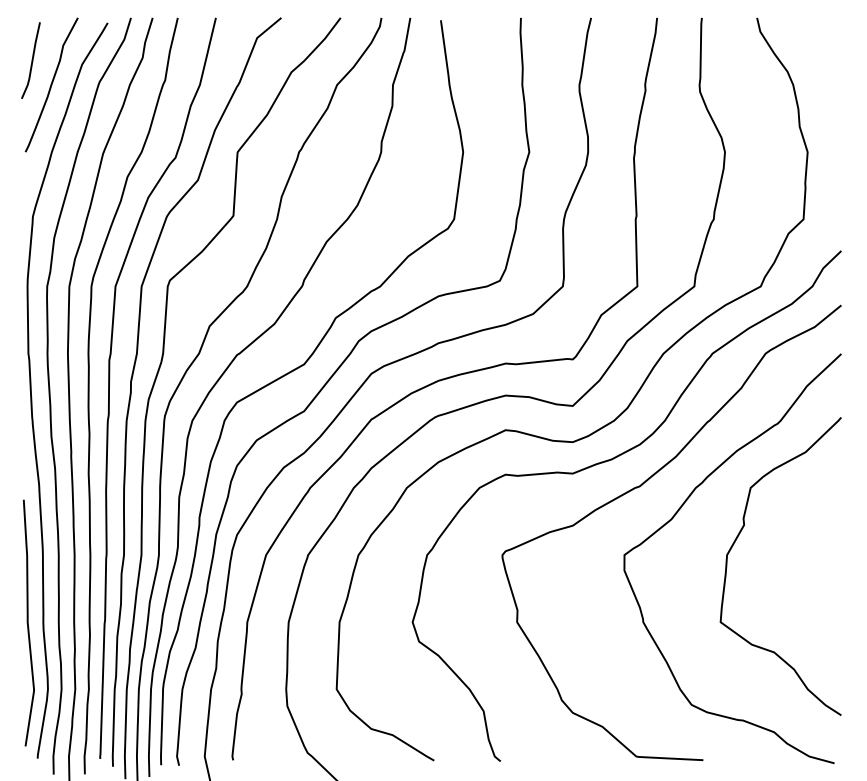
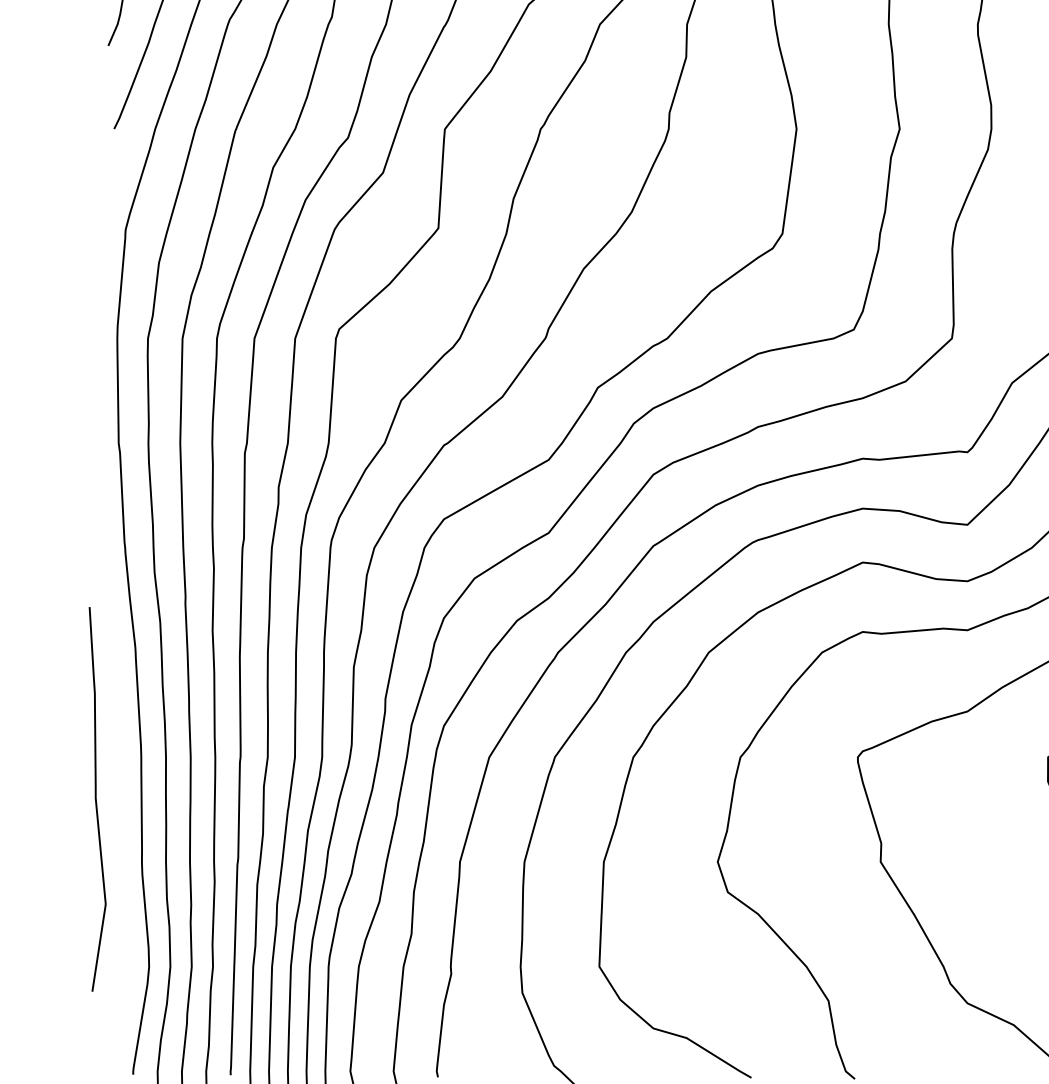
curve: (28, 622) -> (96, 798), moved

